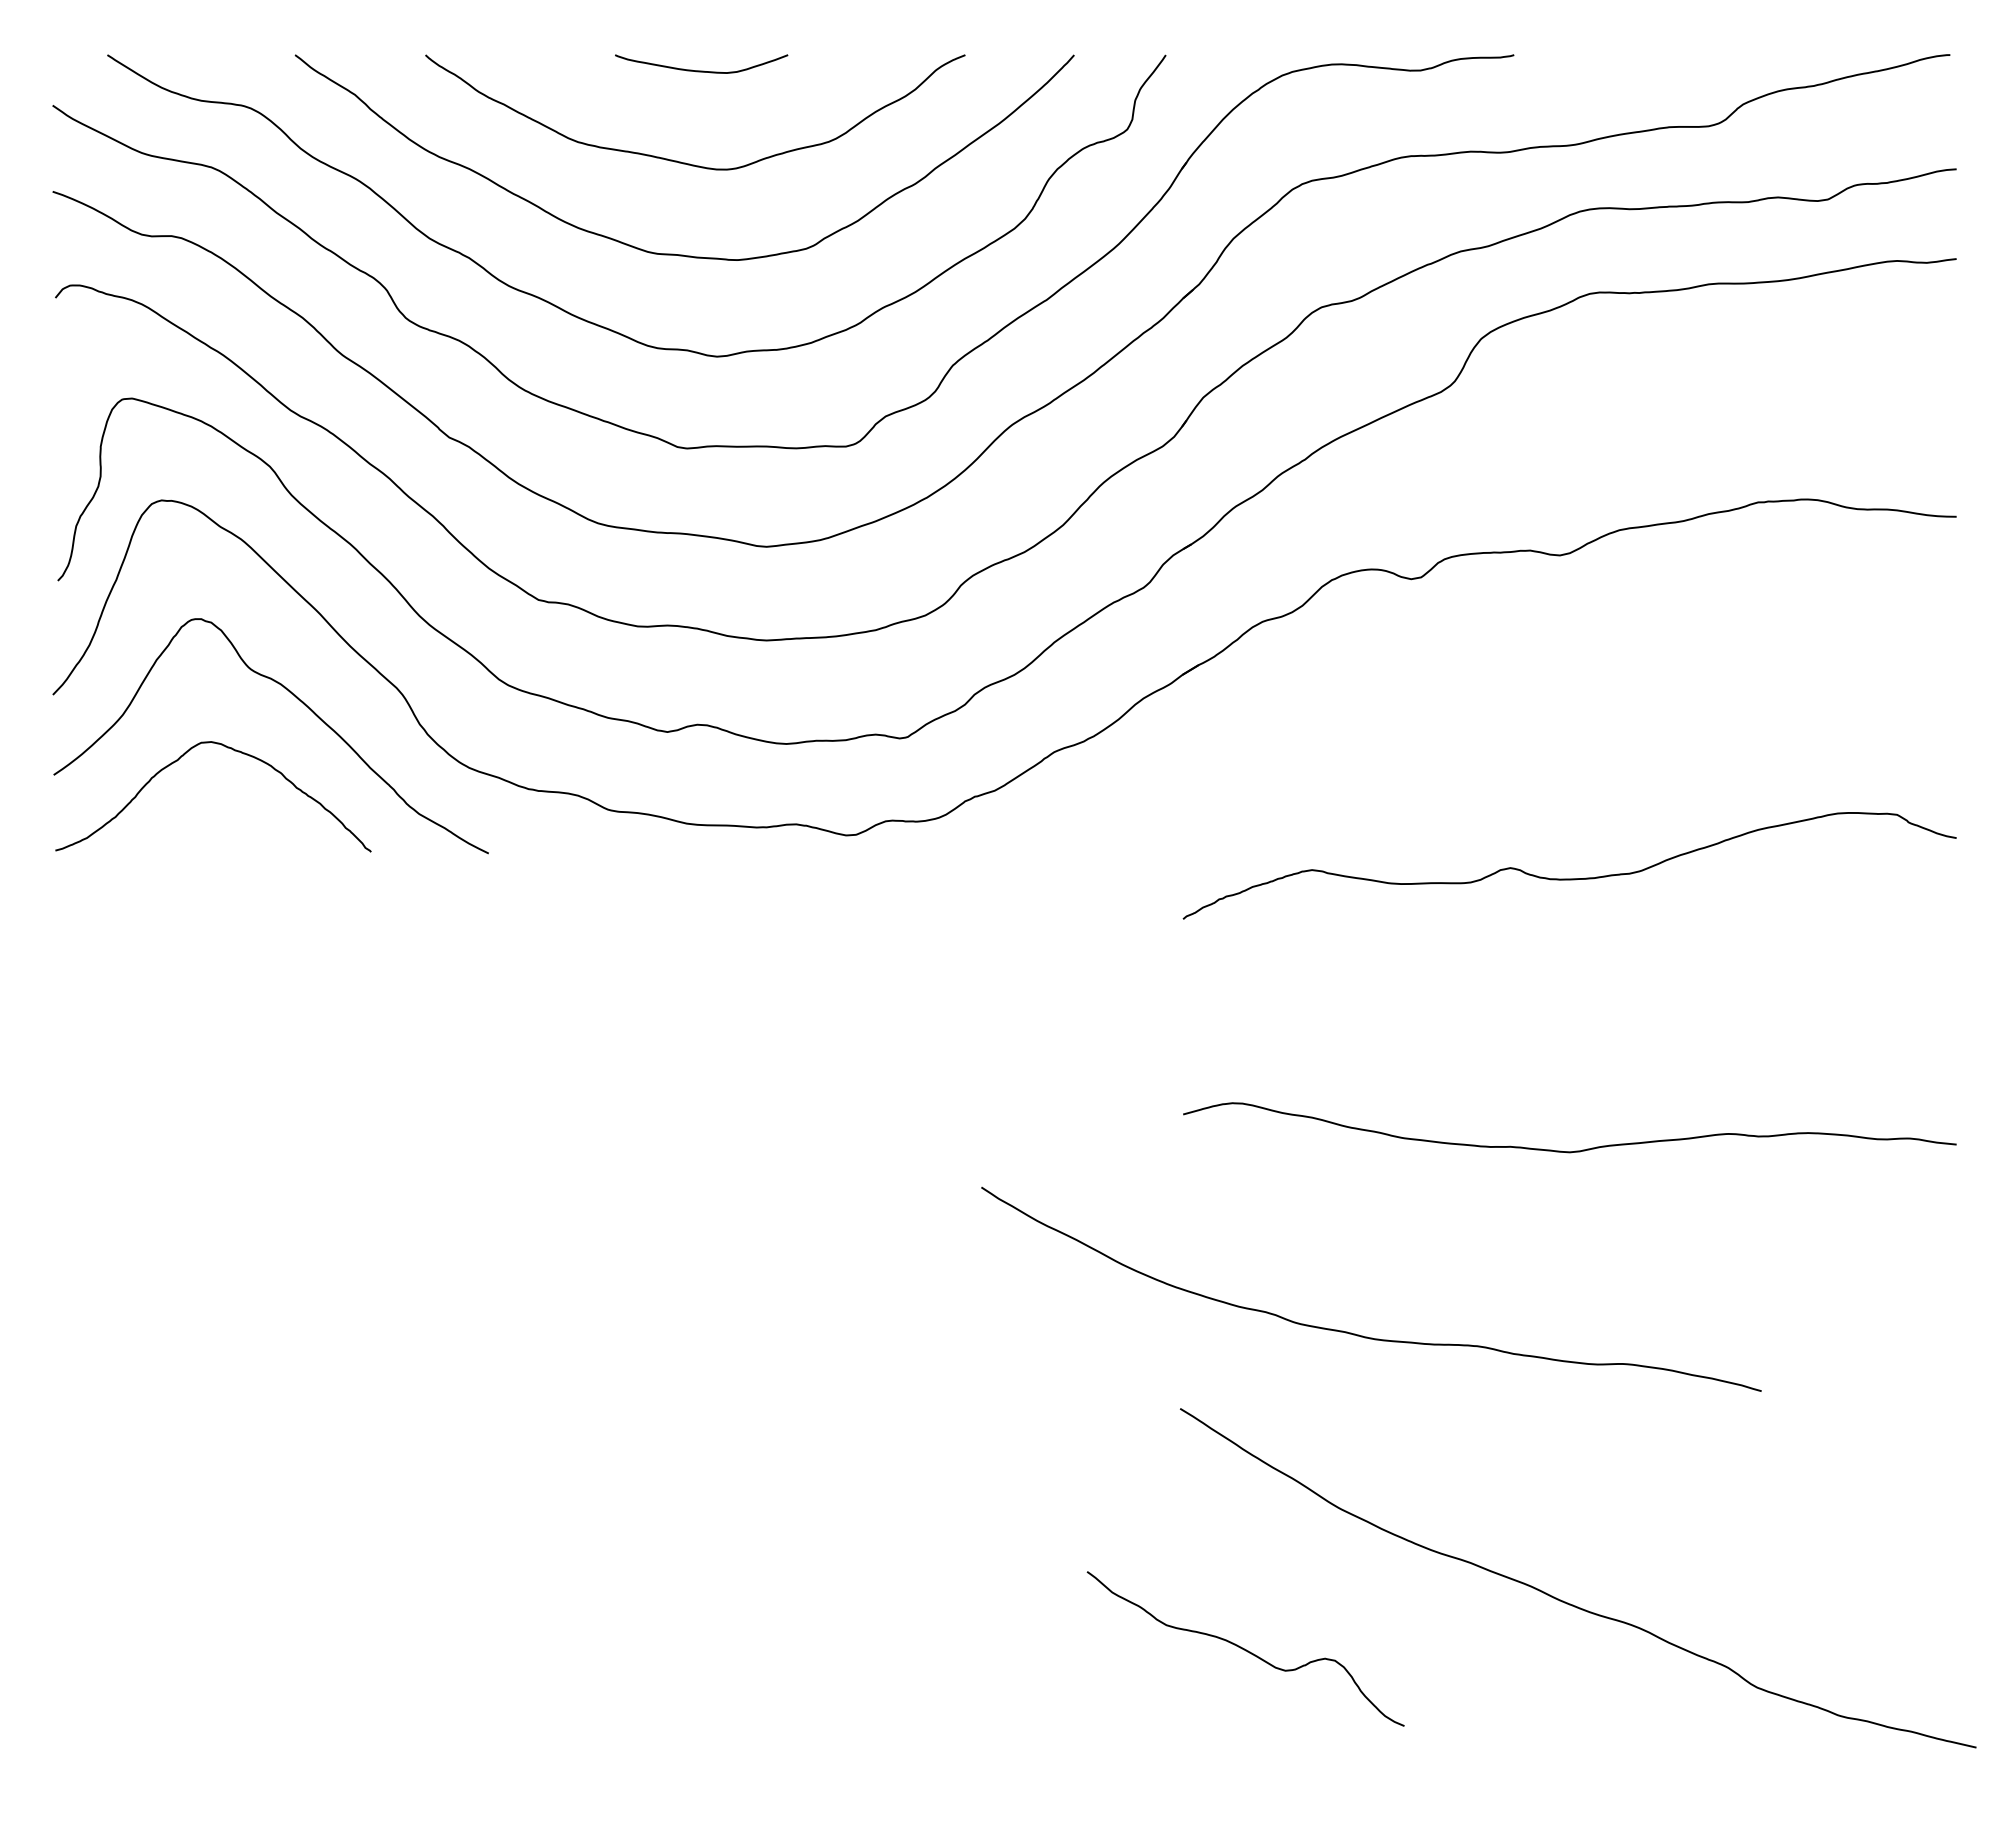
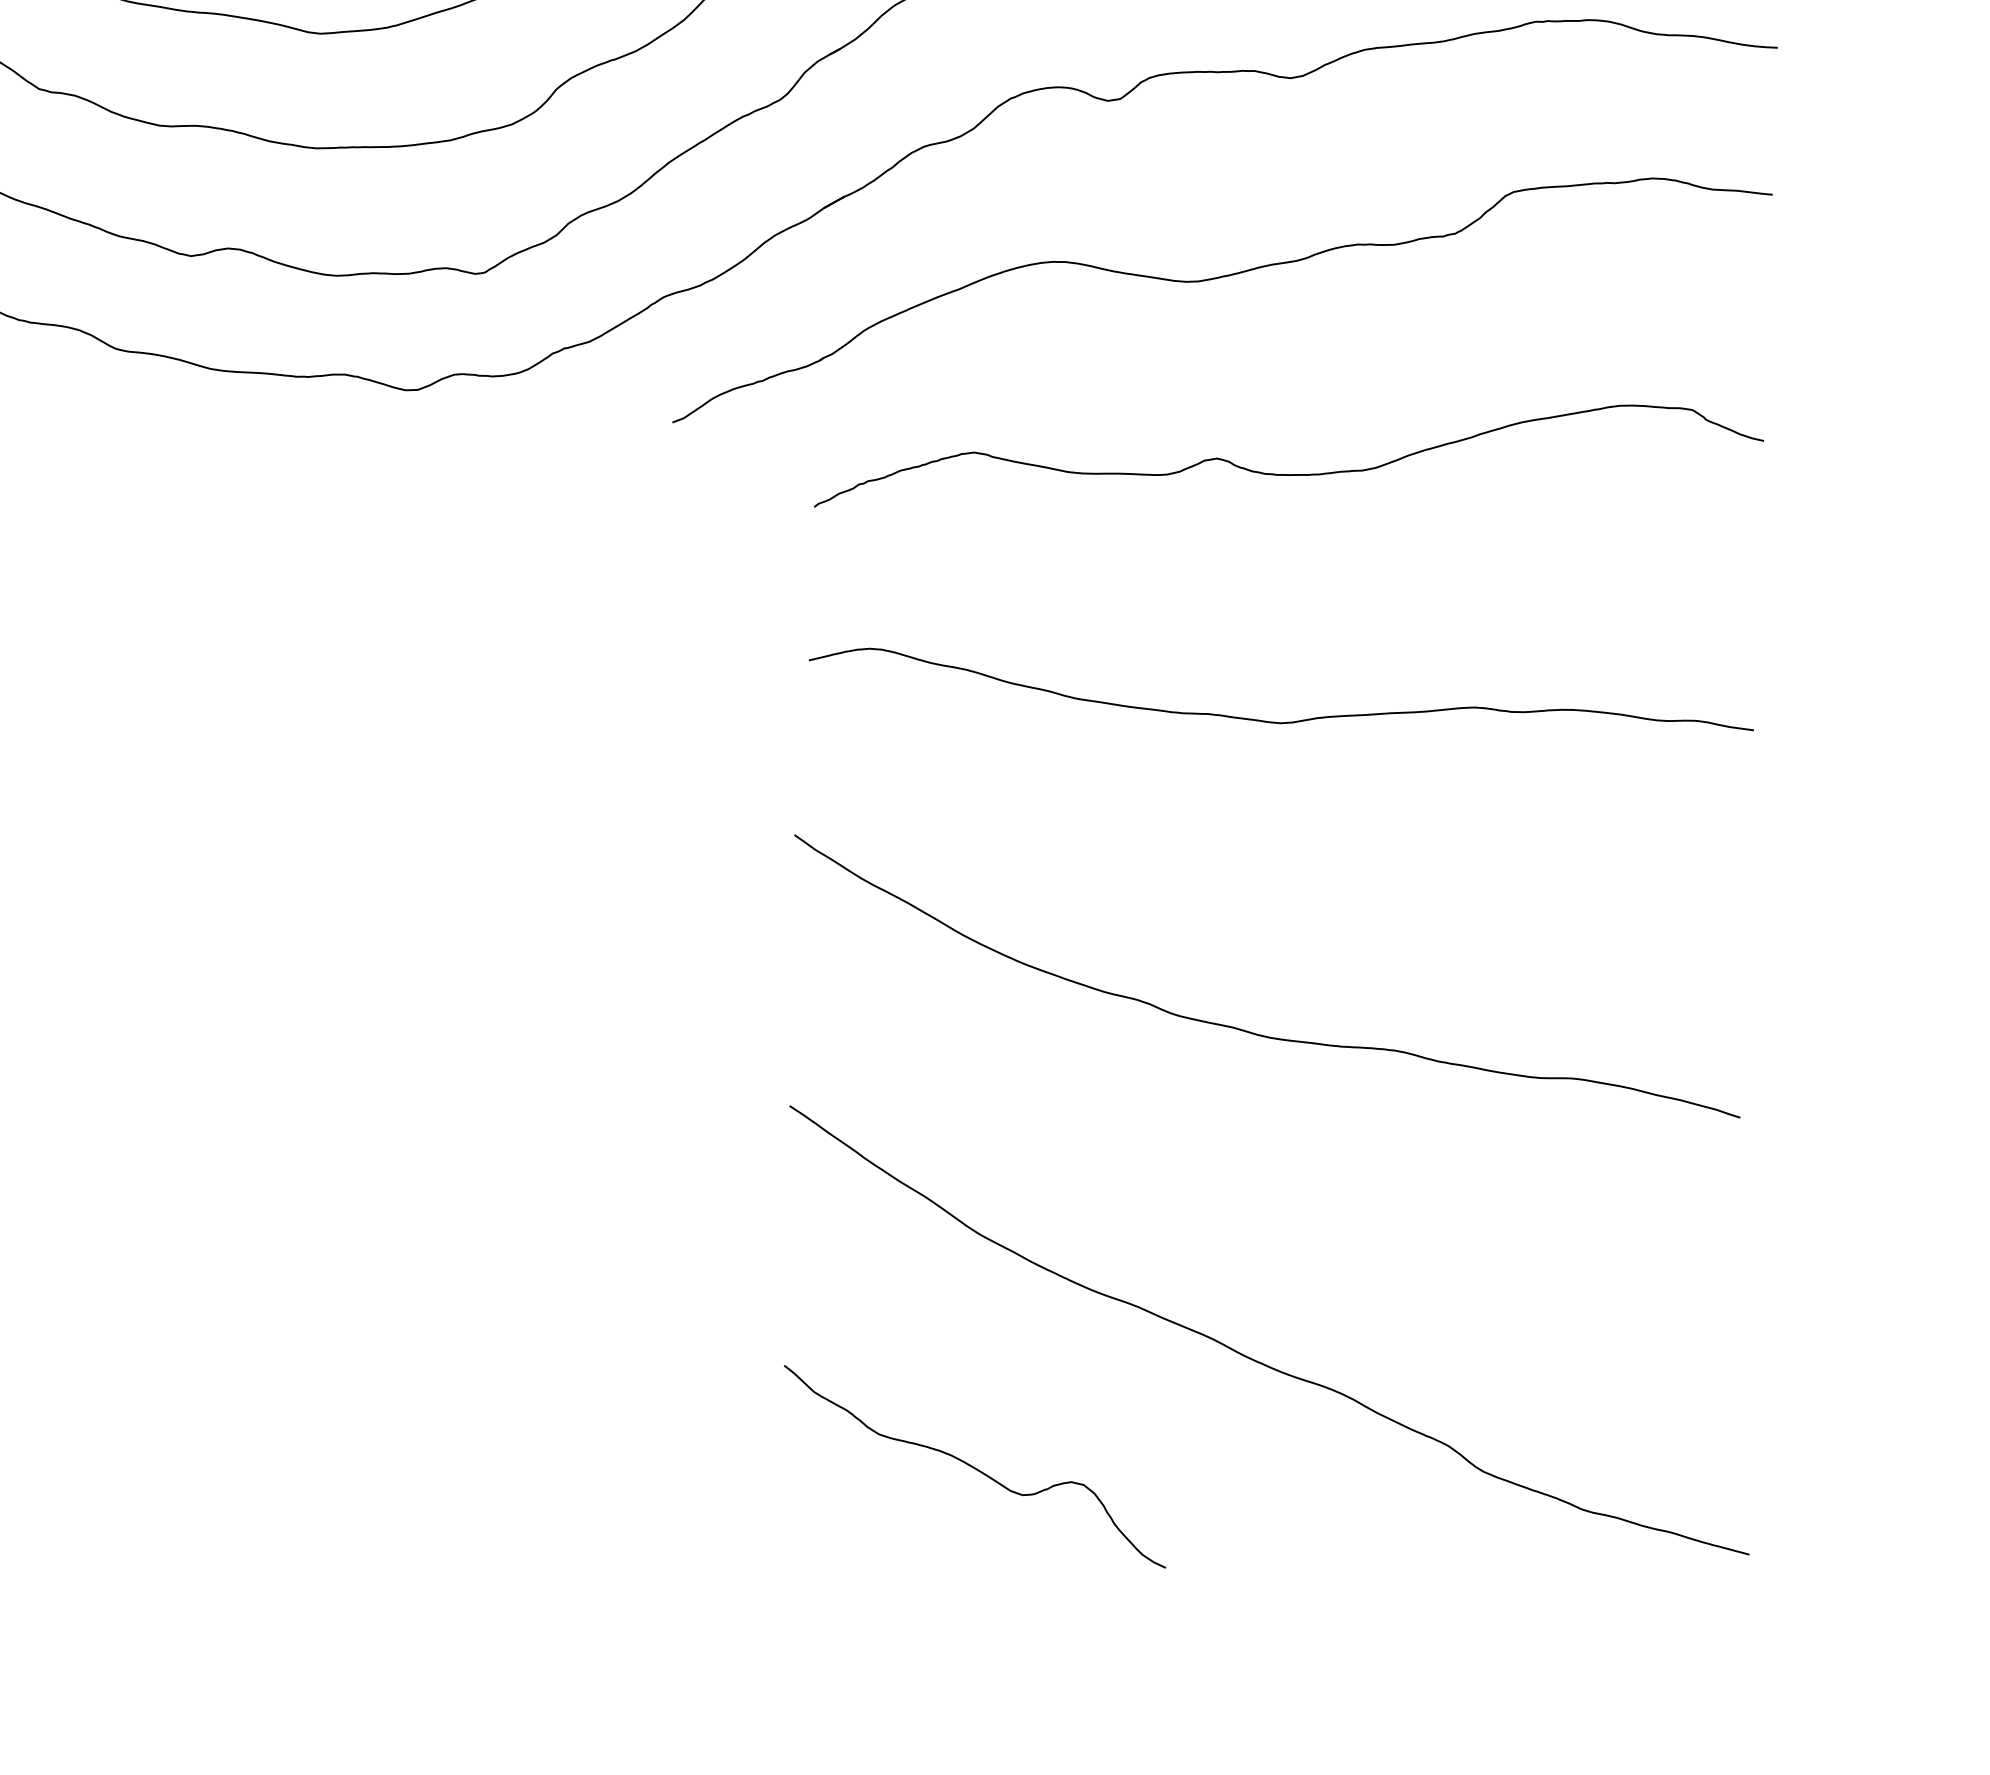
part: (1506, 721) -> (1218, 279), added
curve: (1575, 1150) -> (1287, 721), moved
curve: (1359, 1334) -> (1250, 1031), moved
curve: (1244, 1648) -> (973, 1466), moved

